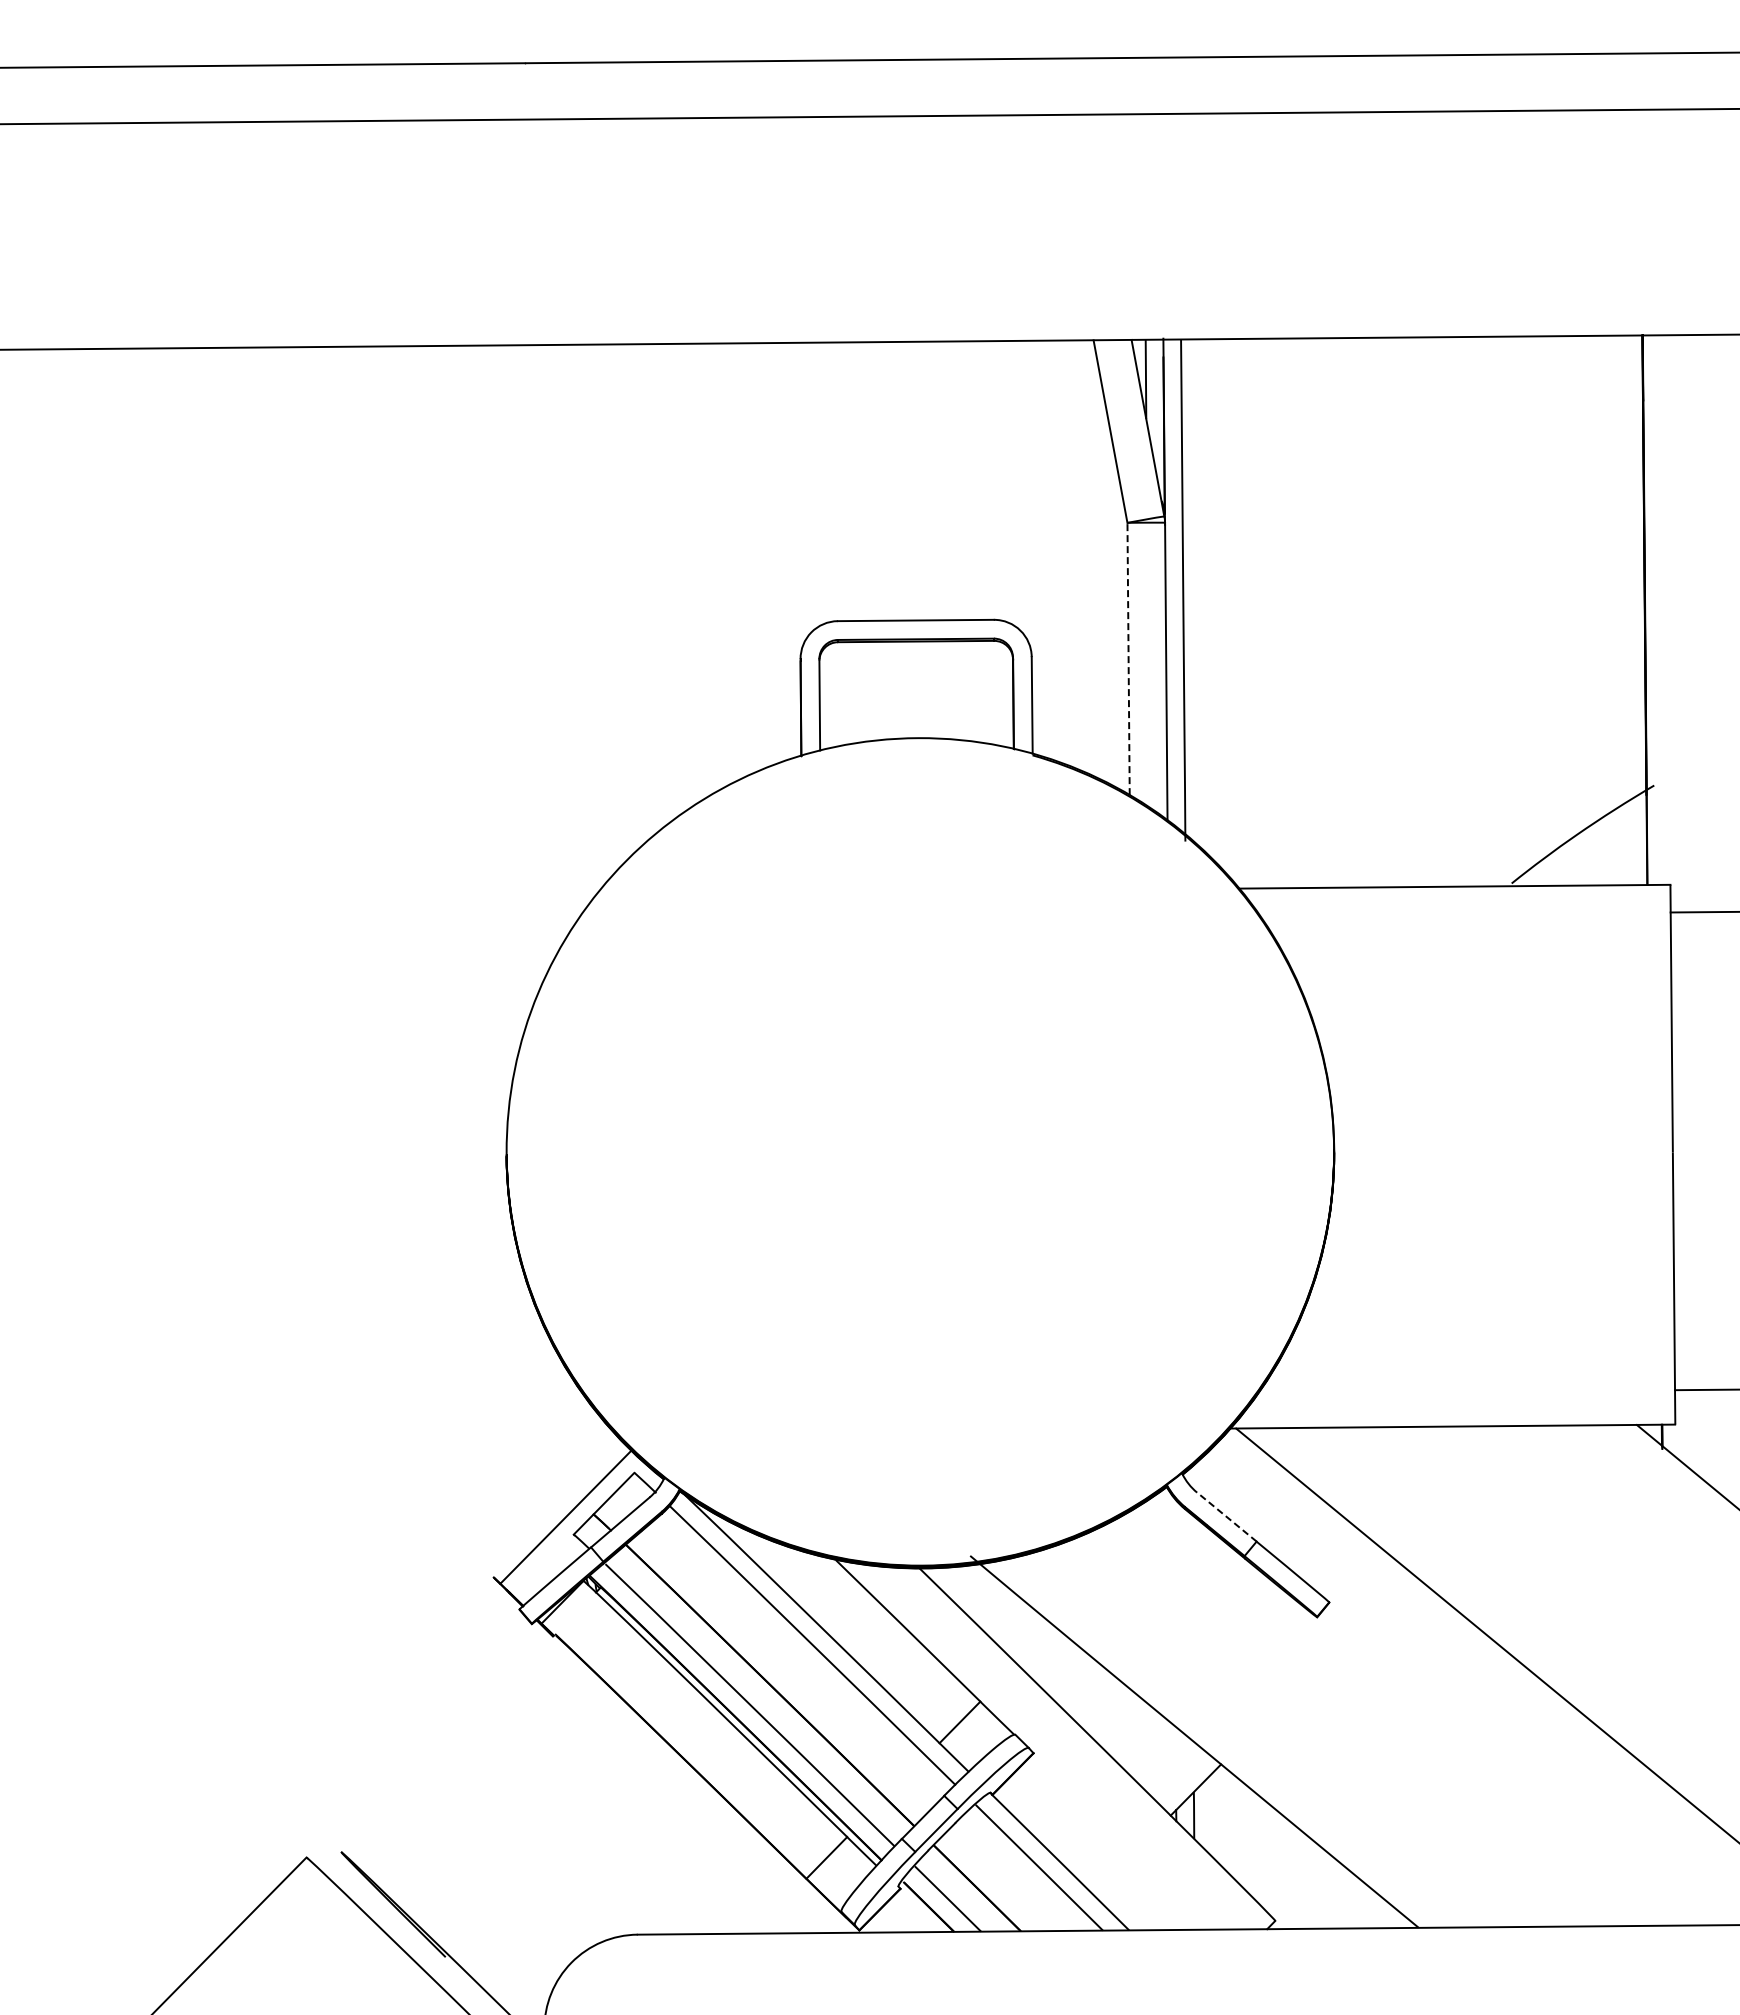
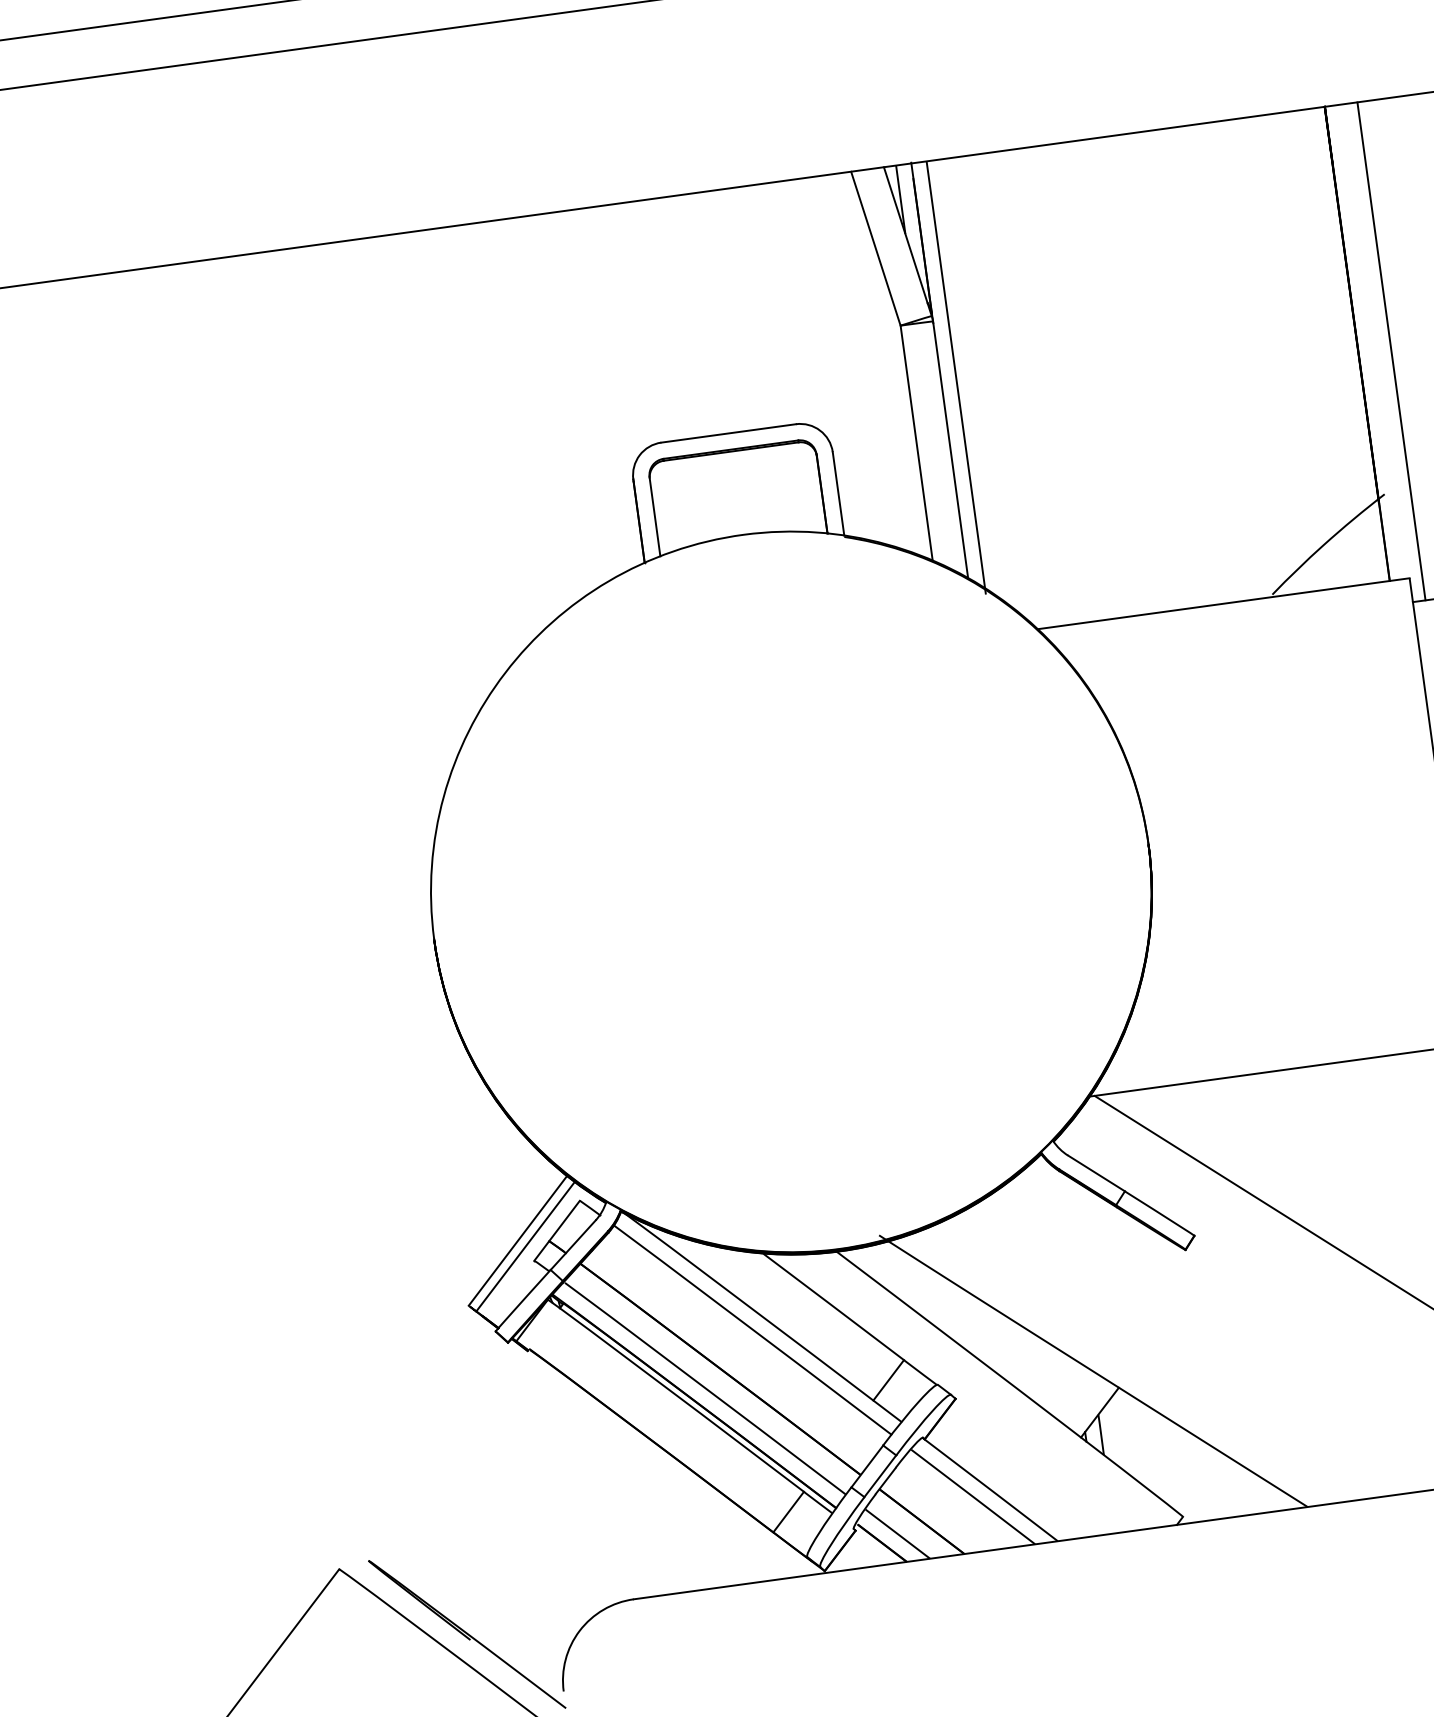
line: (1682, 623) -> (1391, 351), added
line: (1128, 658) -> (916, 442), dashed -> solid
line: (557, 1509) -> (517, 1240), added
line: (1226, 1517) -> (1096, 1173), dashed -> solid

